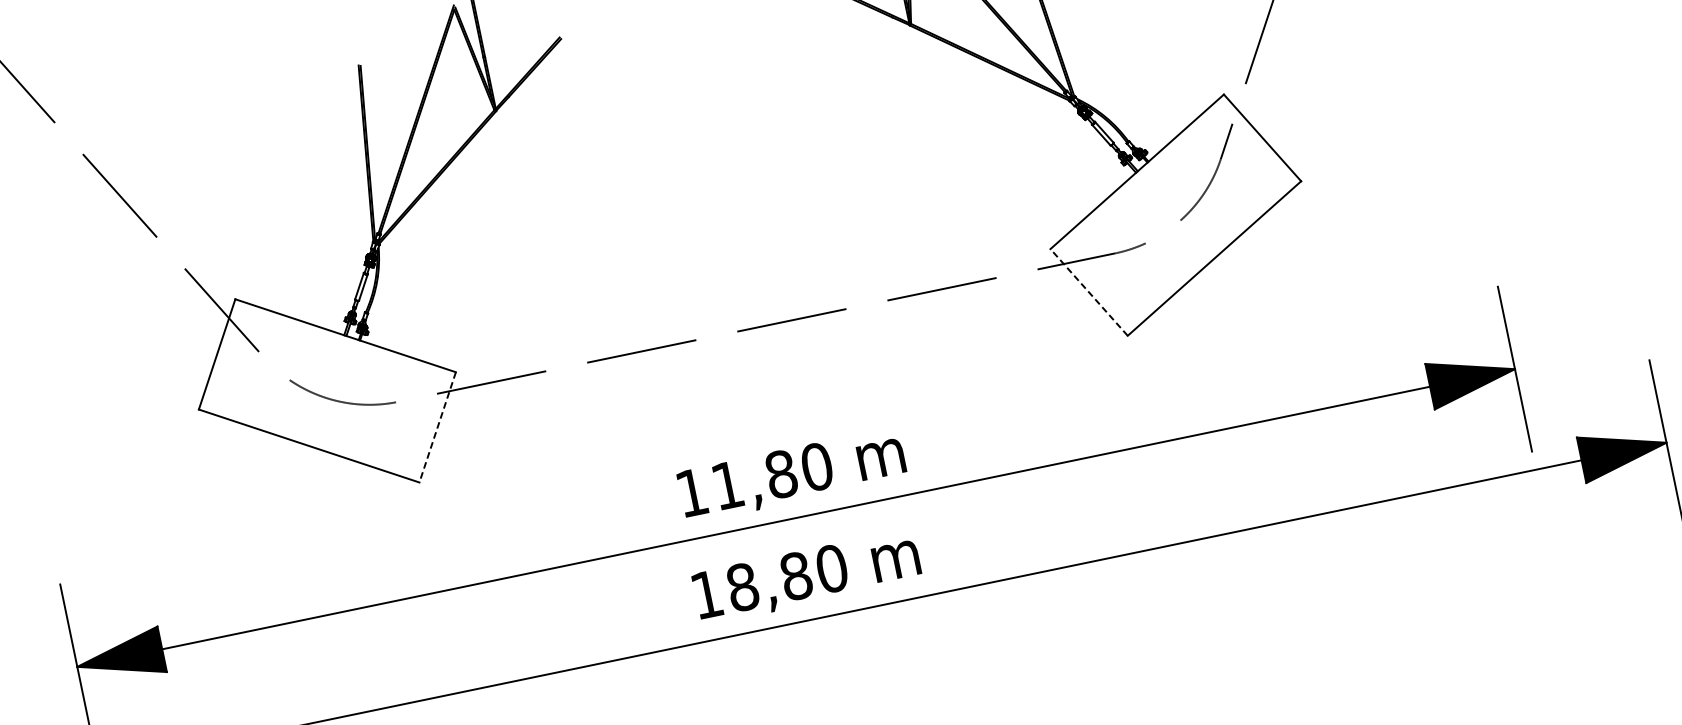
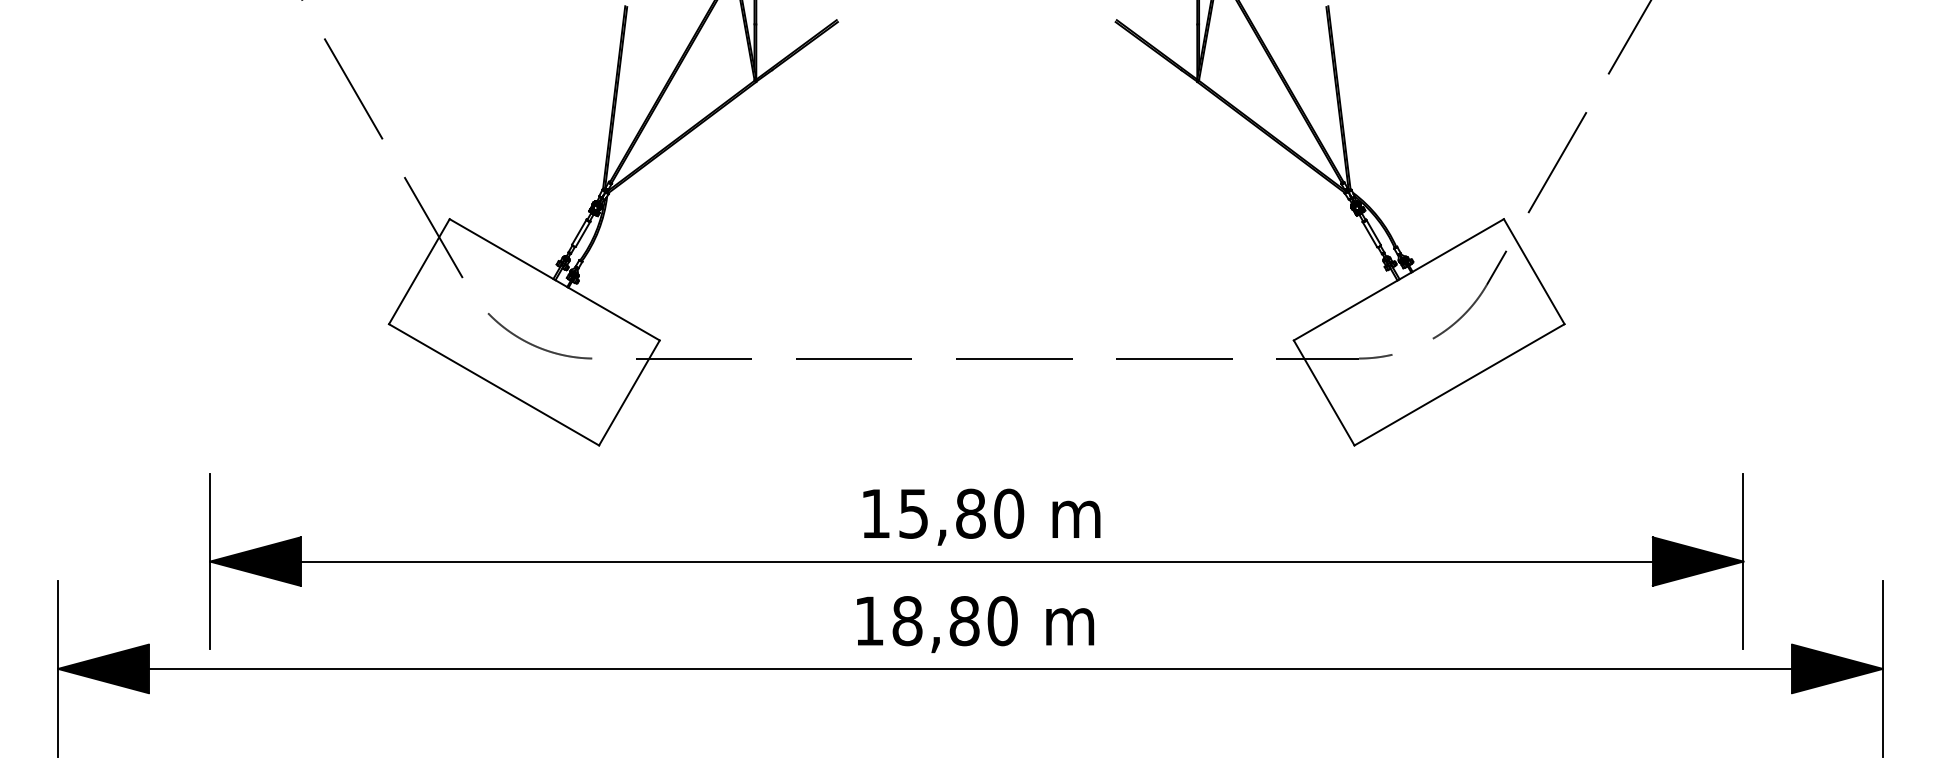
line: (1089, 291) -> (1324, 392), dashed -> solid
line: (437, 426) -> (629, 392), dashed -> solid
text: (727, 485) -> (913, 513), 11,80 -> 15,80

